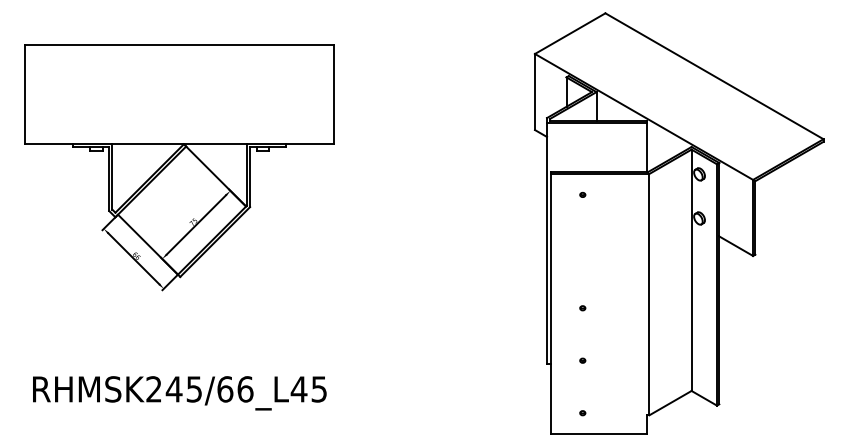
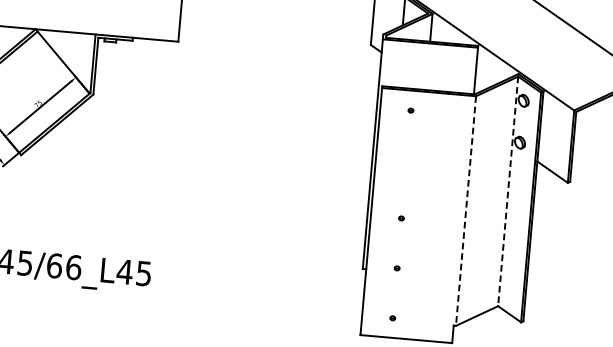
line: (691, 270) -> (508, 191), solid -> dashed
line: (649, 294) -> (466, 210), solid -> dashed

